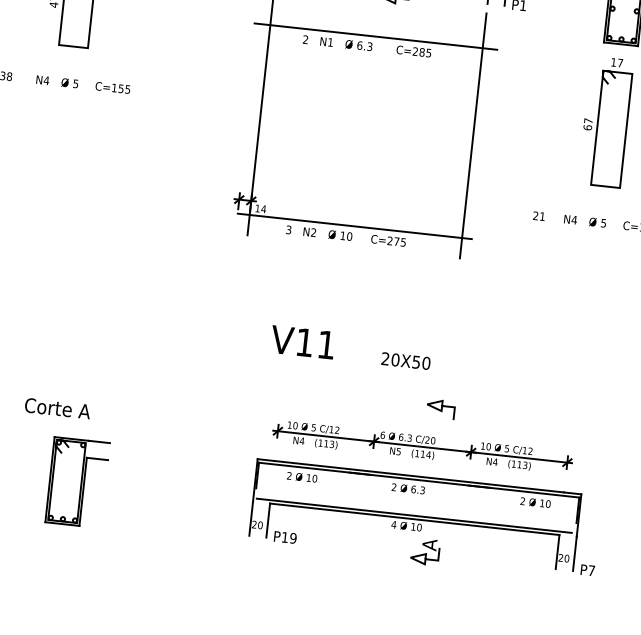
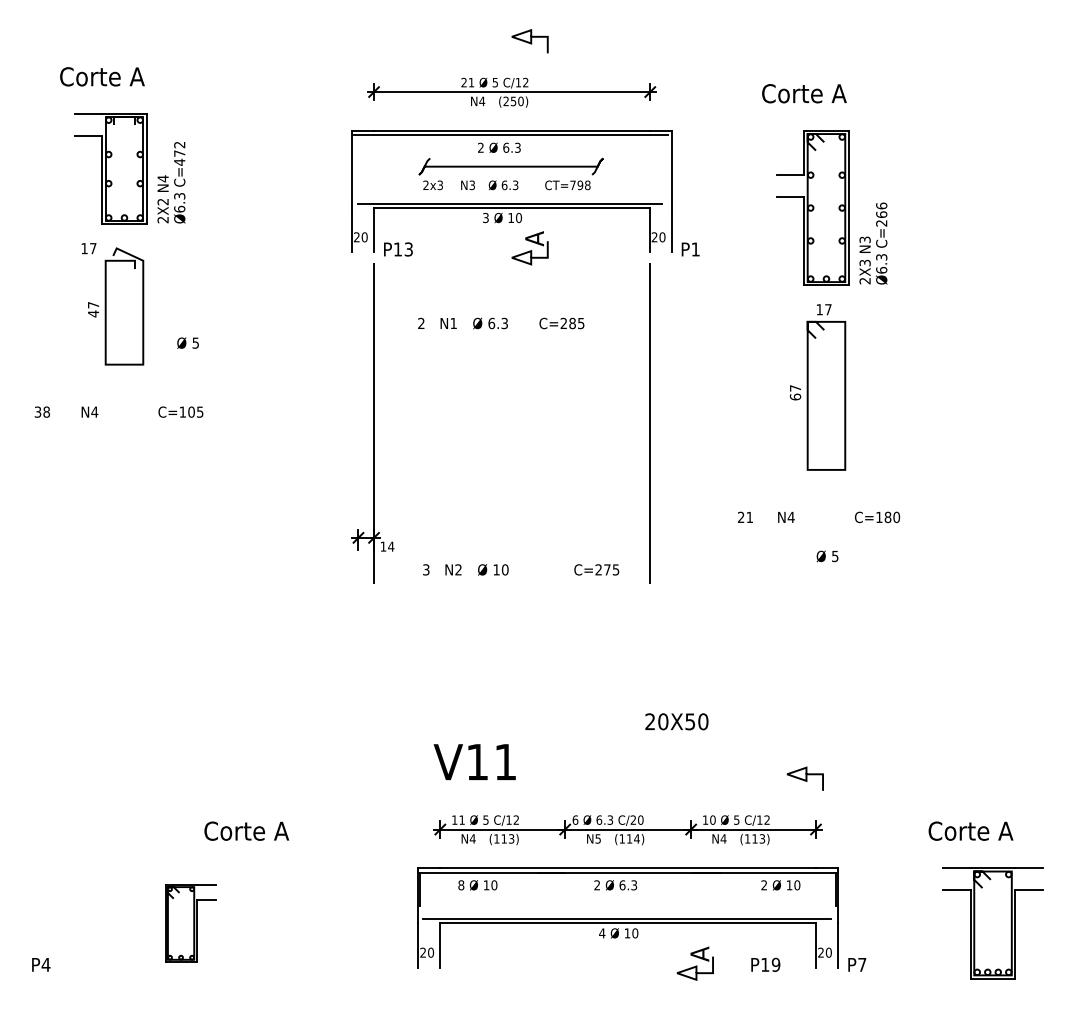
line: (375, 36) -> (510, 309), removed
text: (69, 82) -> (187, 342), moved
text: (121, 88) -> (191, 411), C=155 -> C=105
text: (597, 222) -> (827, 556), moved
line: (354, 226) -> (510, 556), removed
text: (388, 240) -> (596, 569), moved
text: (302, 341) -> (474, 761), moved
text: (405, 360) -> (676, 721), moved
text: (57, 408) -> (246, 830), moved
curve: (441, 409) -> (805, 778), moved
text: (295, 425) -> (461, 819), 10 -> 11
text: (289, 476) -> (461, 885), 2 -> 8
part: (77, 482) -> (190, 923), size x0.7
text: (285, 537) -> (765, 964), moved
part: (424, 551) -> (694, 963), moved

